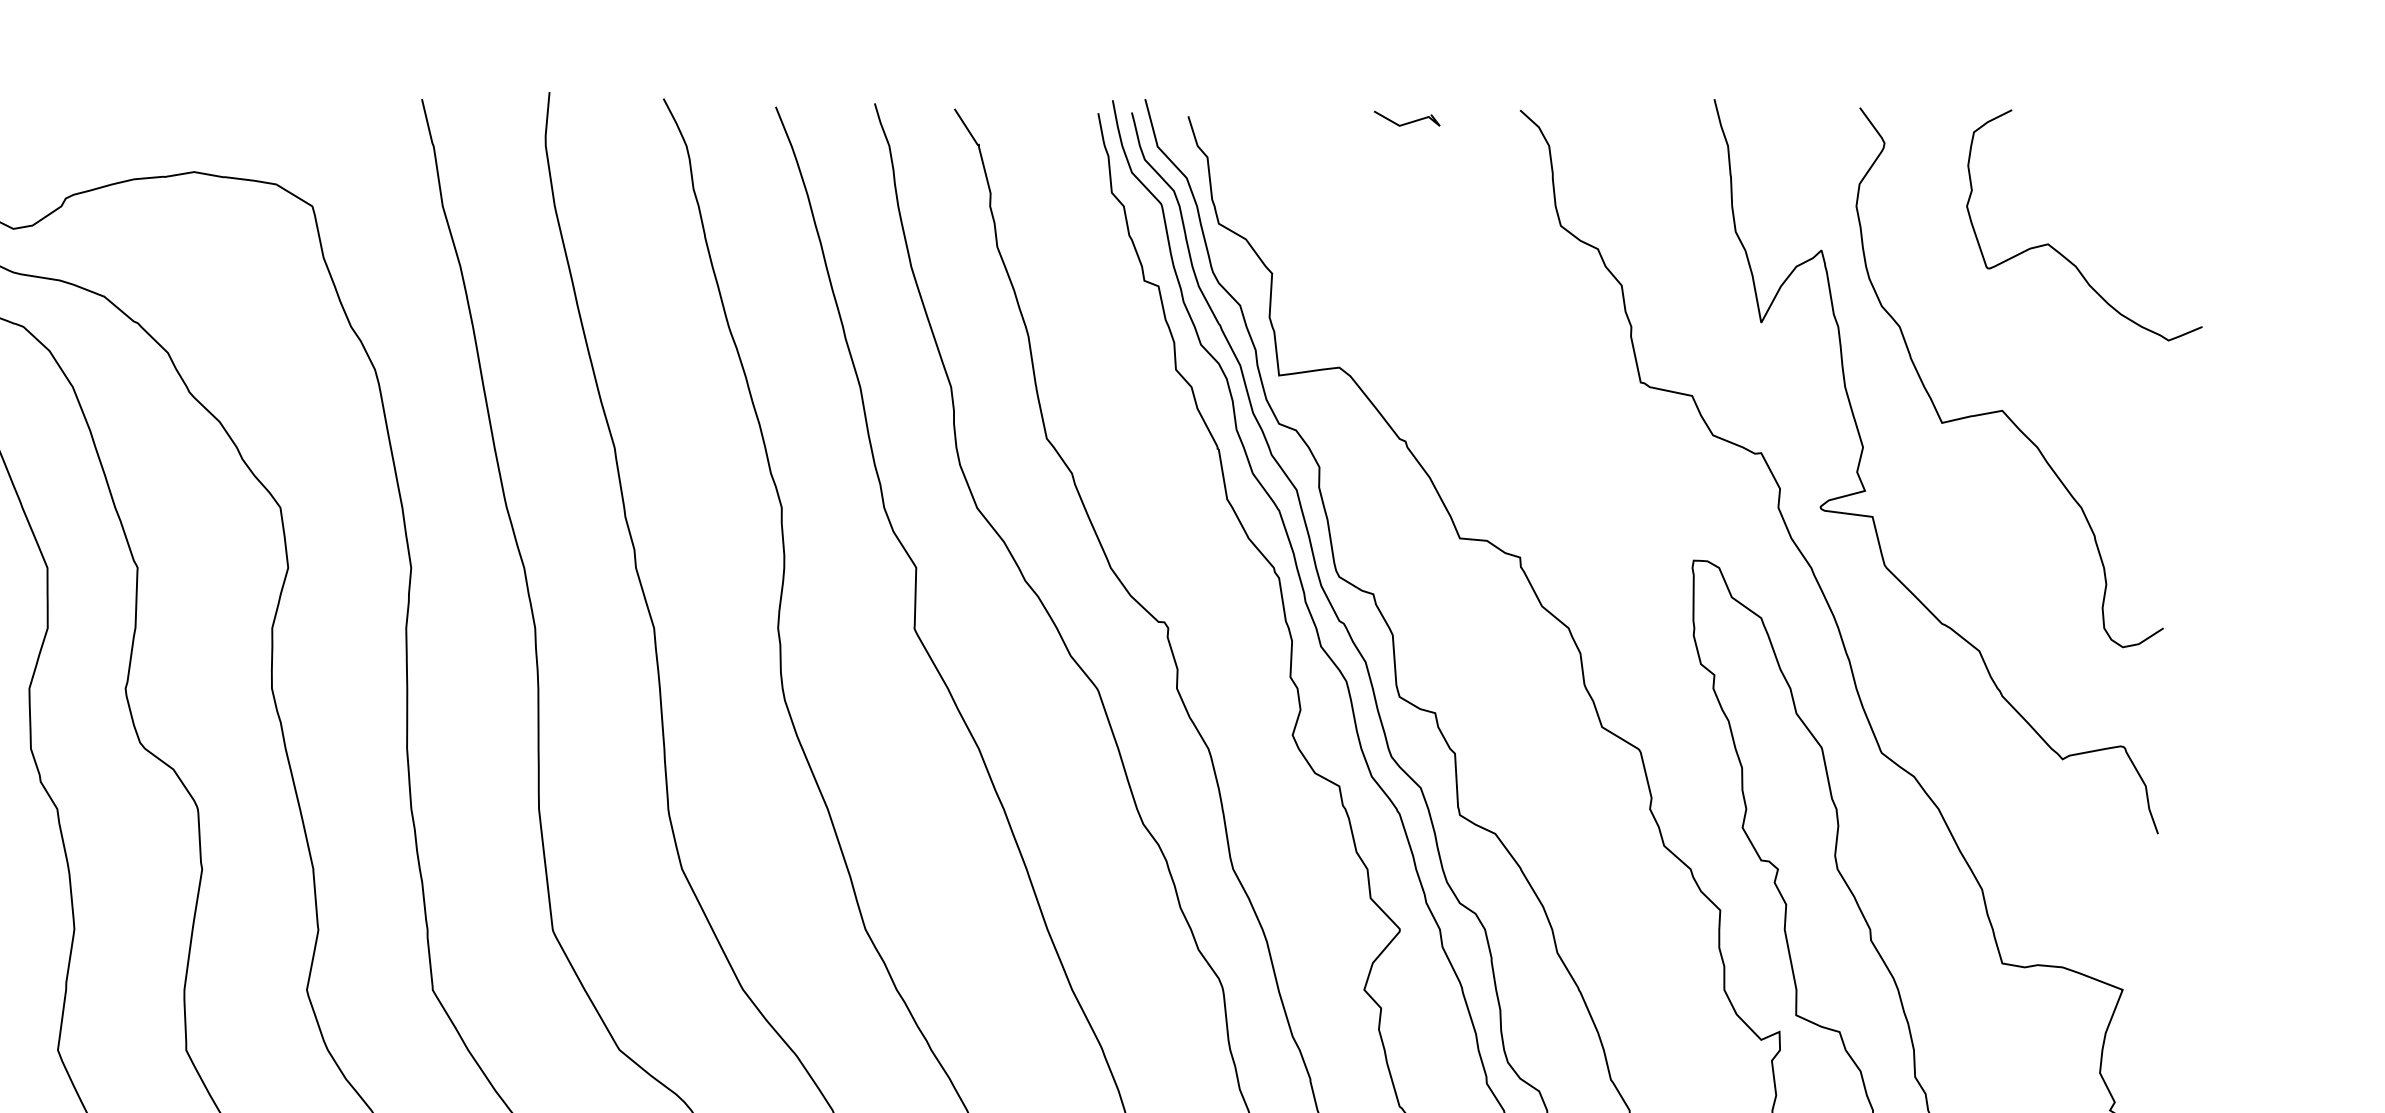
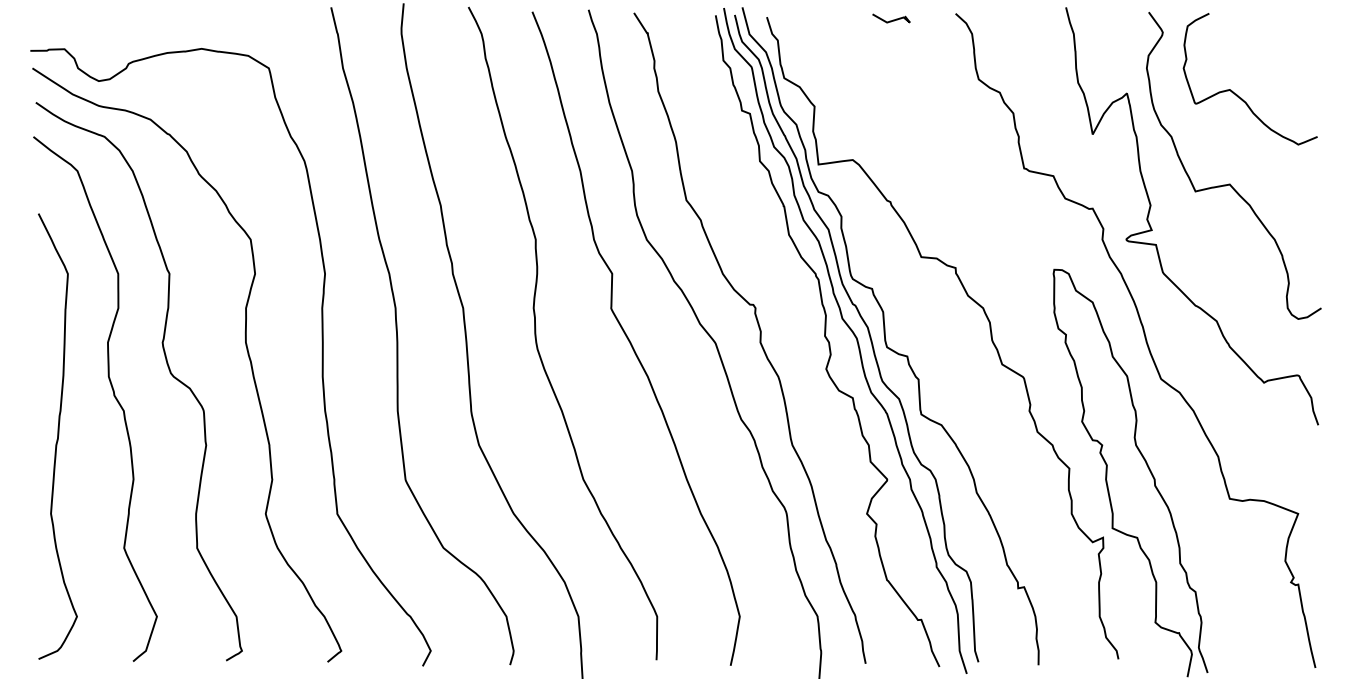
curve: (2059, 250) -> (1236, 93), moved

